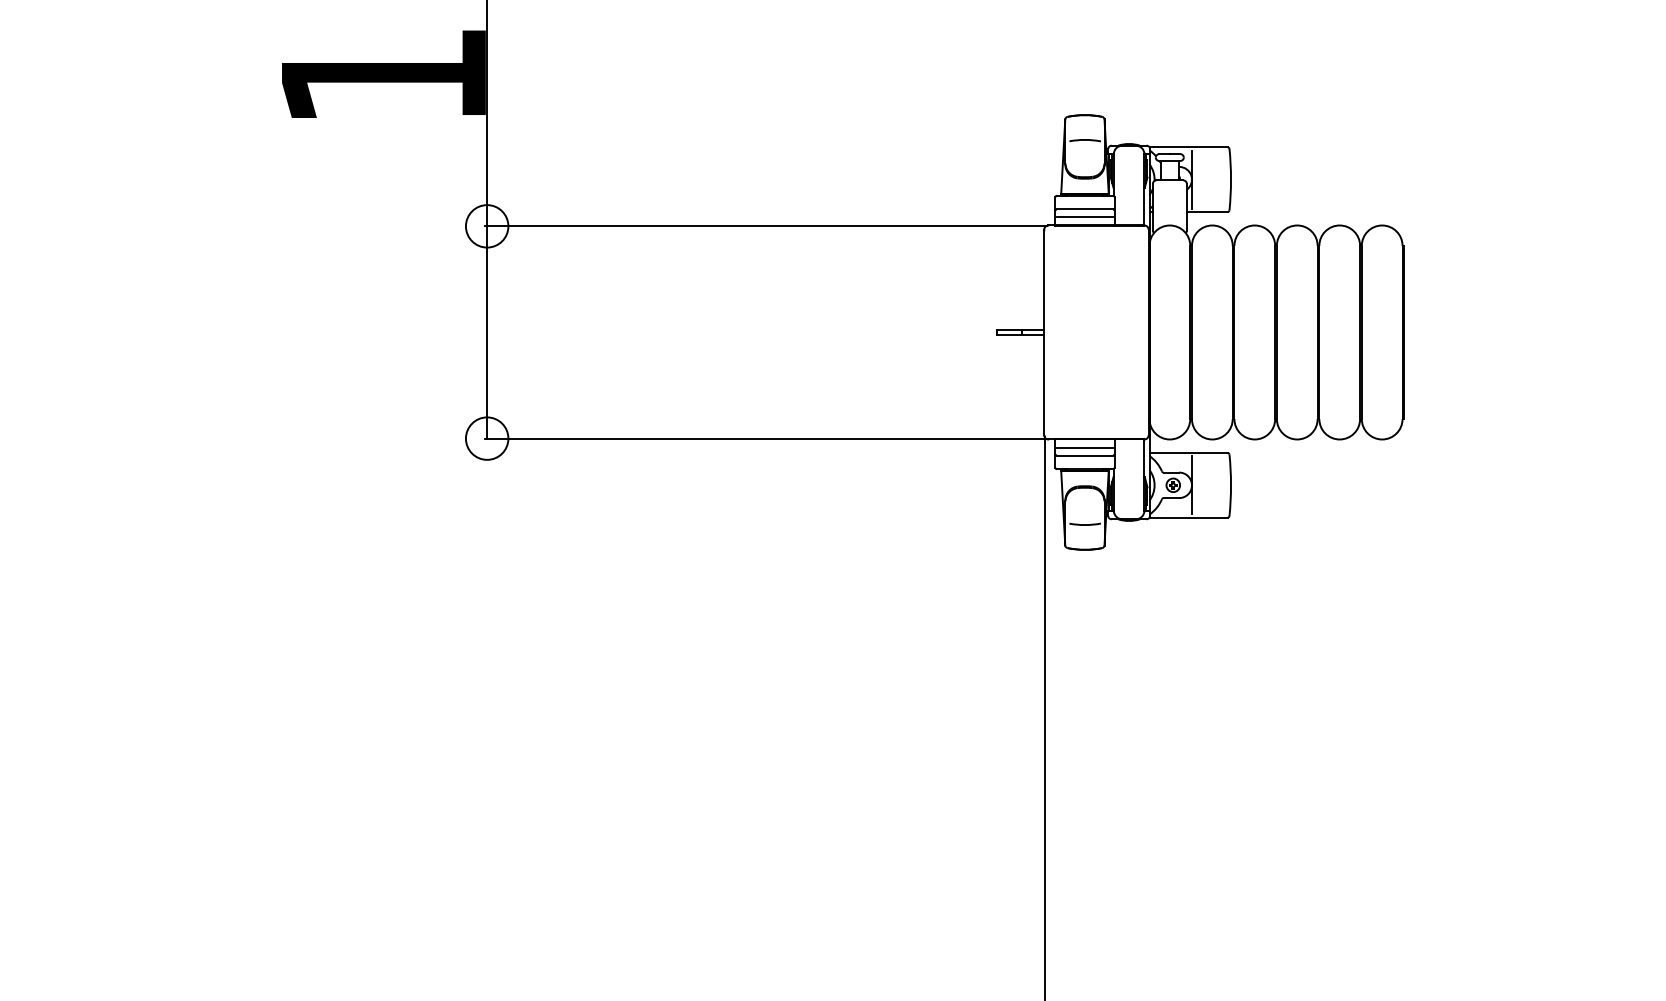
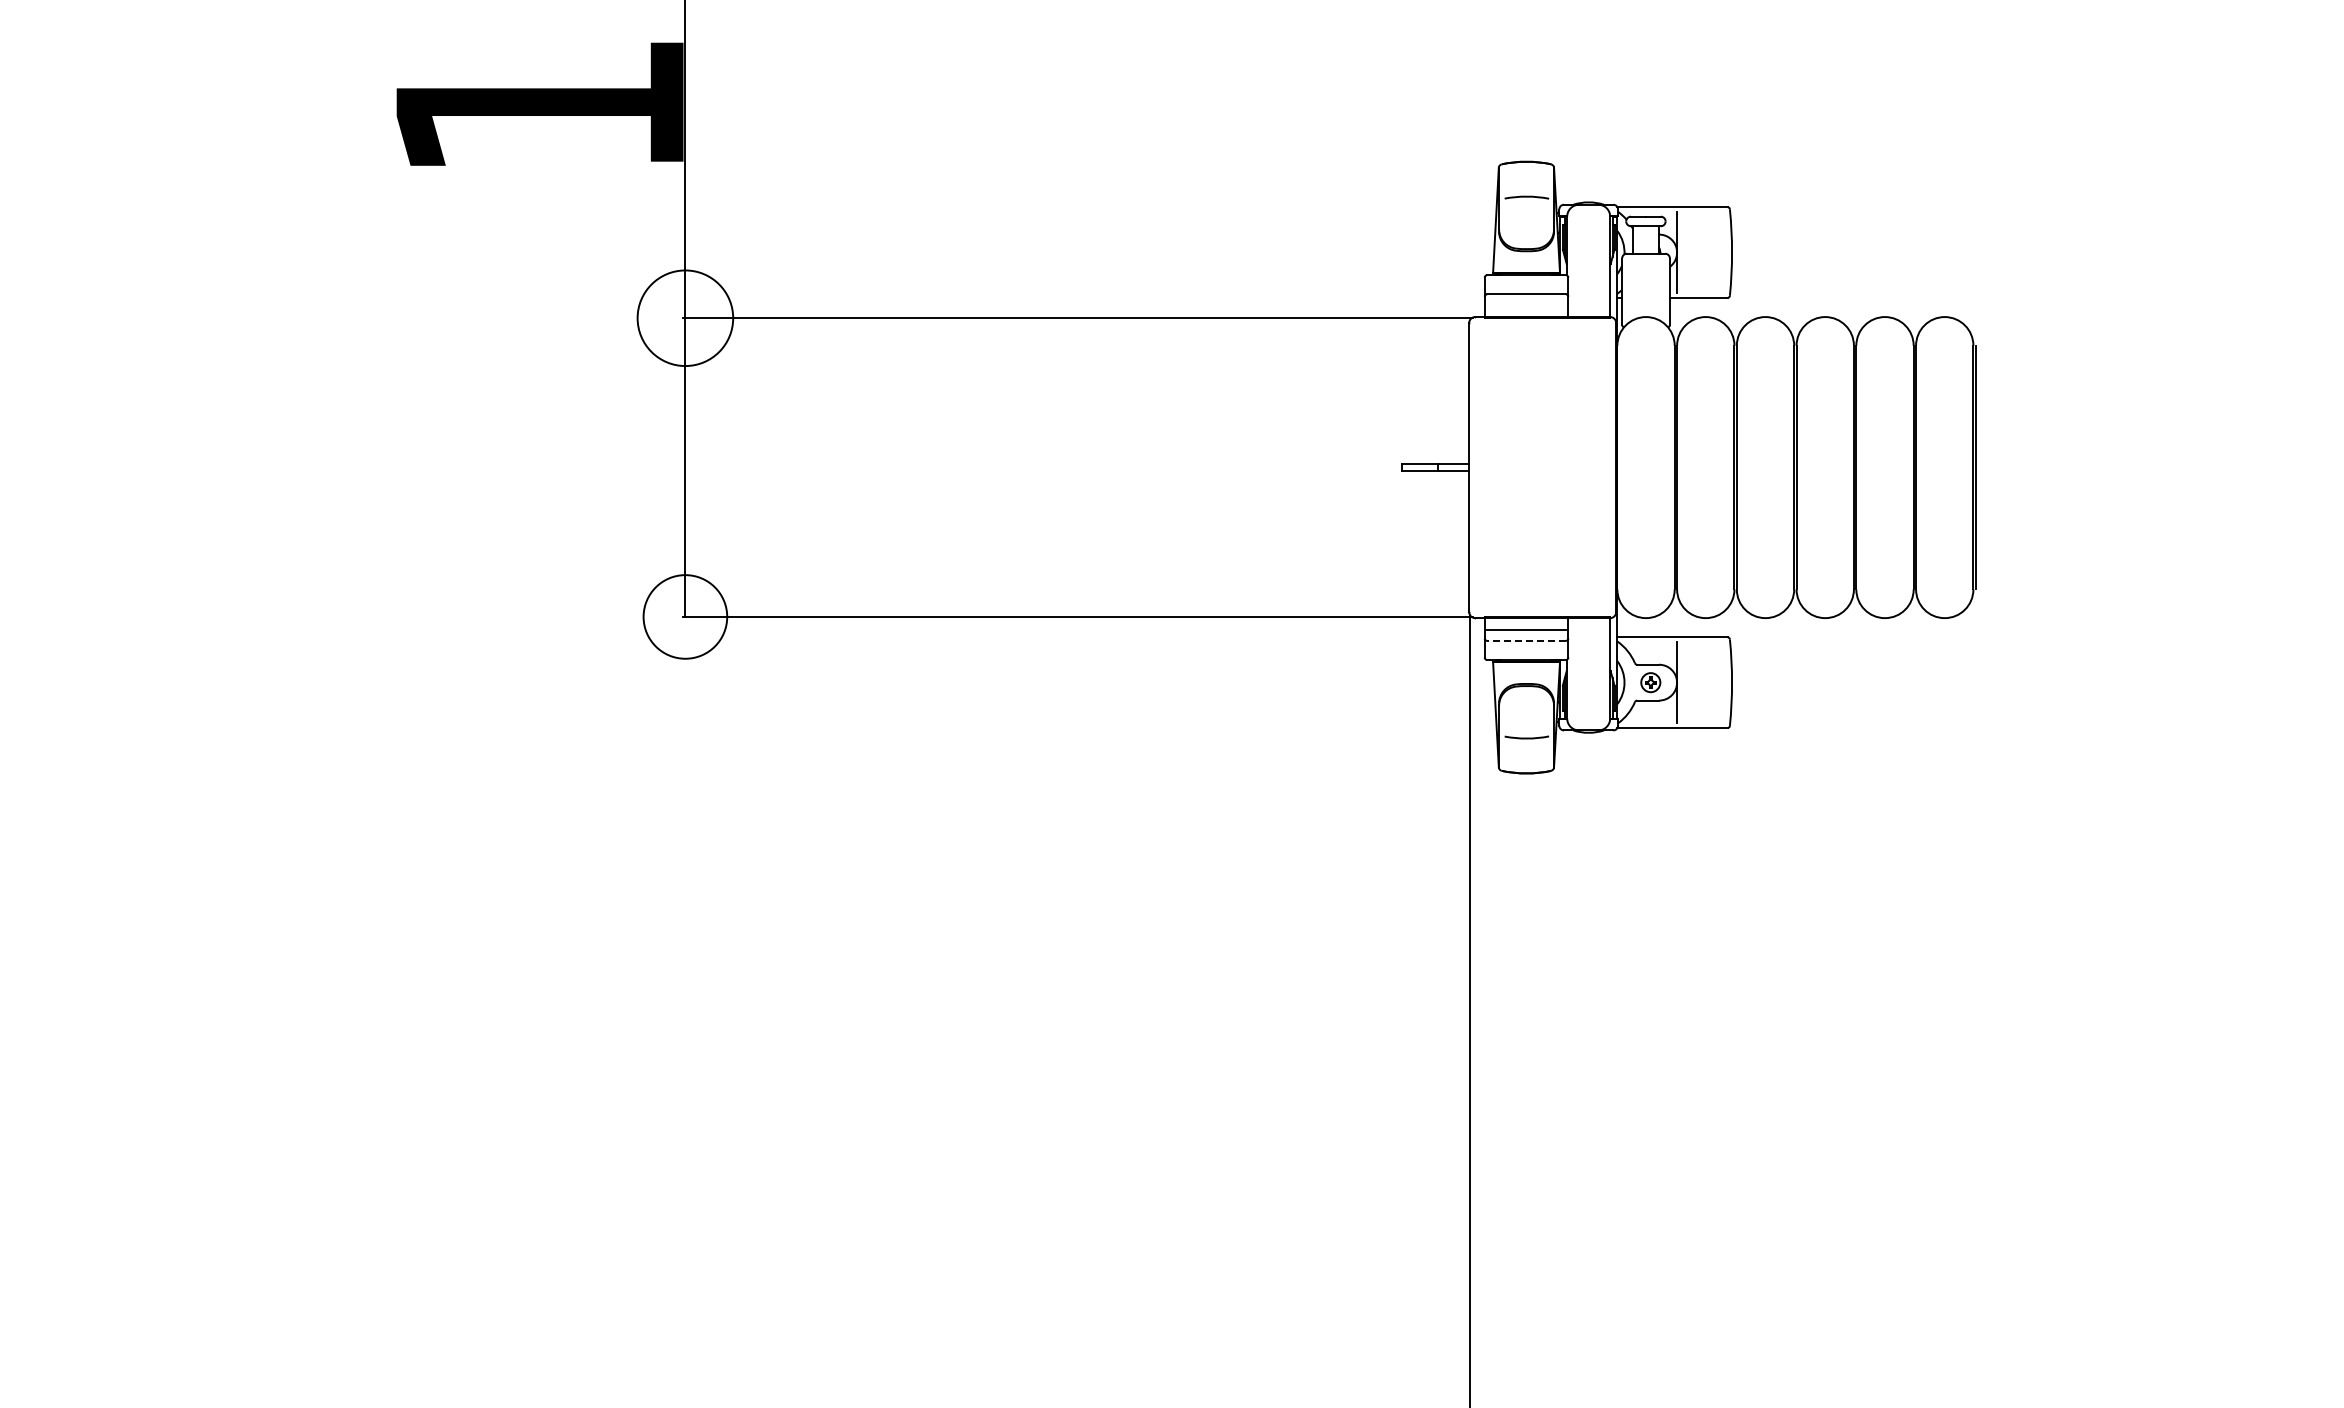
line: (1084, 217) -> (1526, 305), removed
circle: (487, 226) -> (685, 318), size x1.6
circle: (487, 438) -> (685, 616), size x1.4
line: (1084, 455) -> (1526, 640), solid -> dashed

